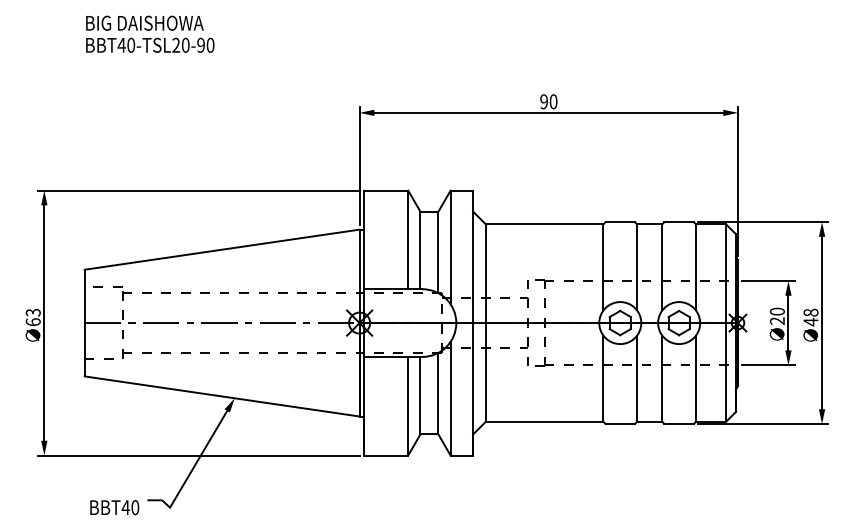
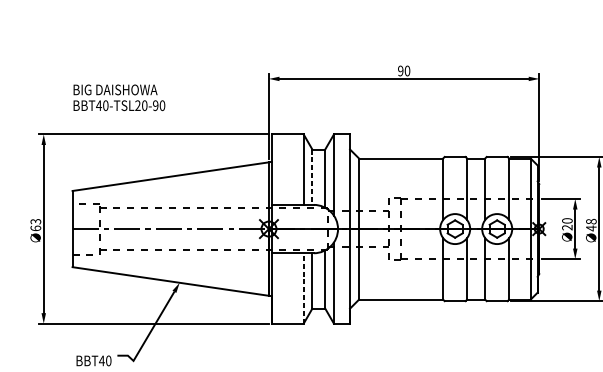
text: (150, 33) -> (119, 97), moved
line: (420, 250) -> (312, 177), solid -> dashed
line: (408, 405) -> (303, 287), solid -> dashed

